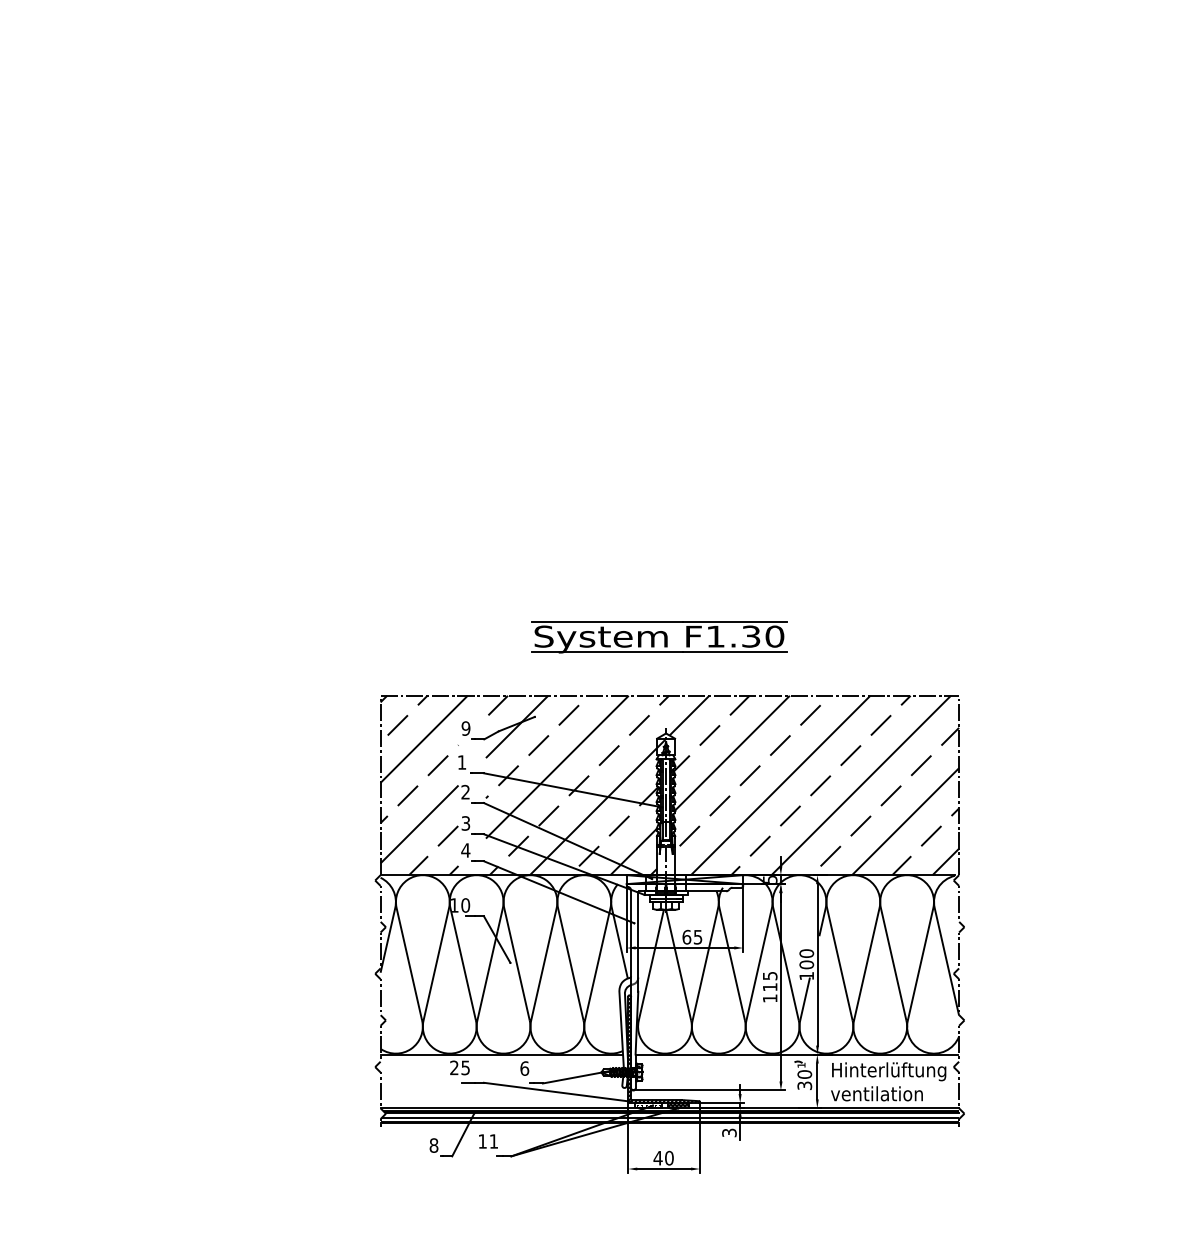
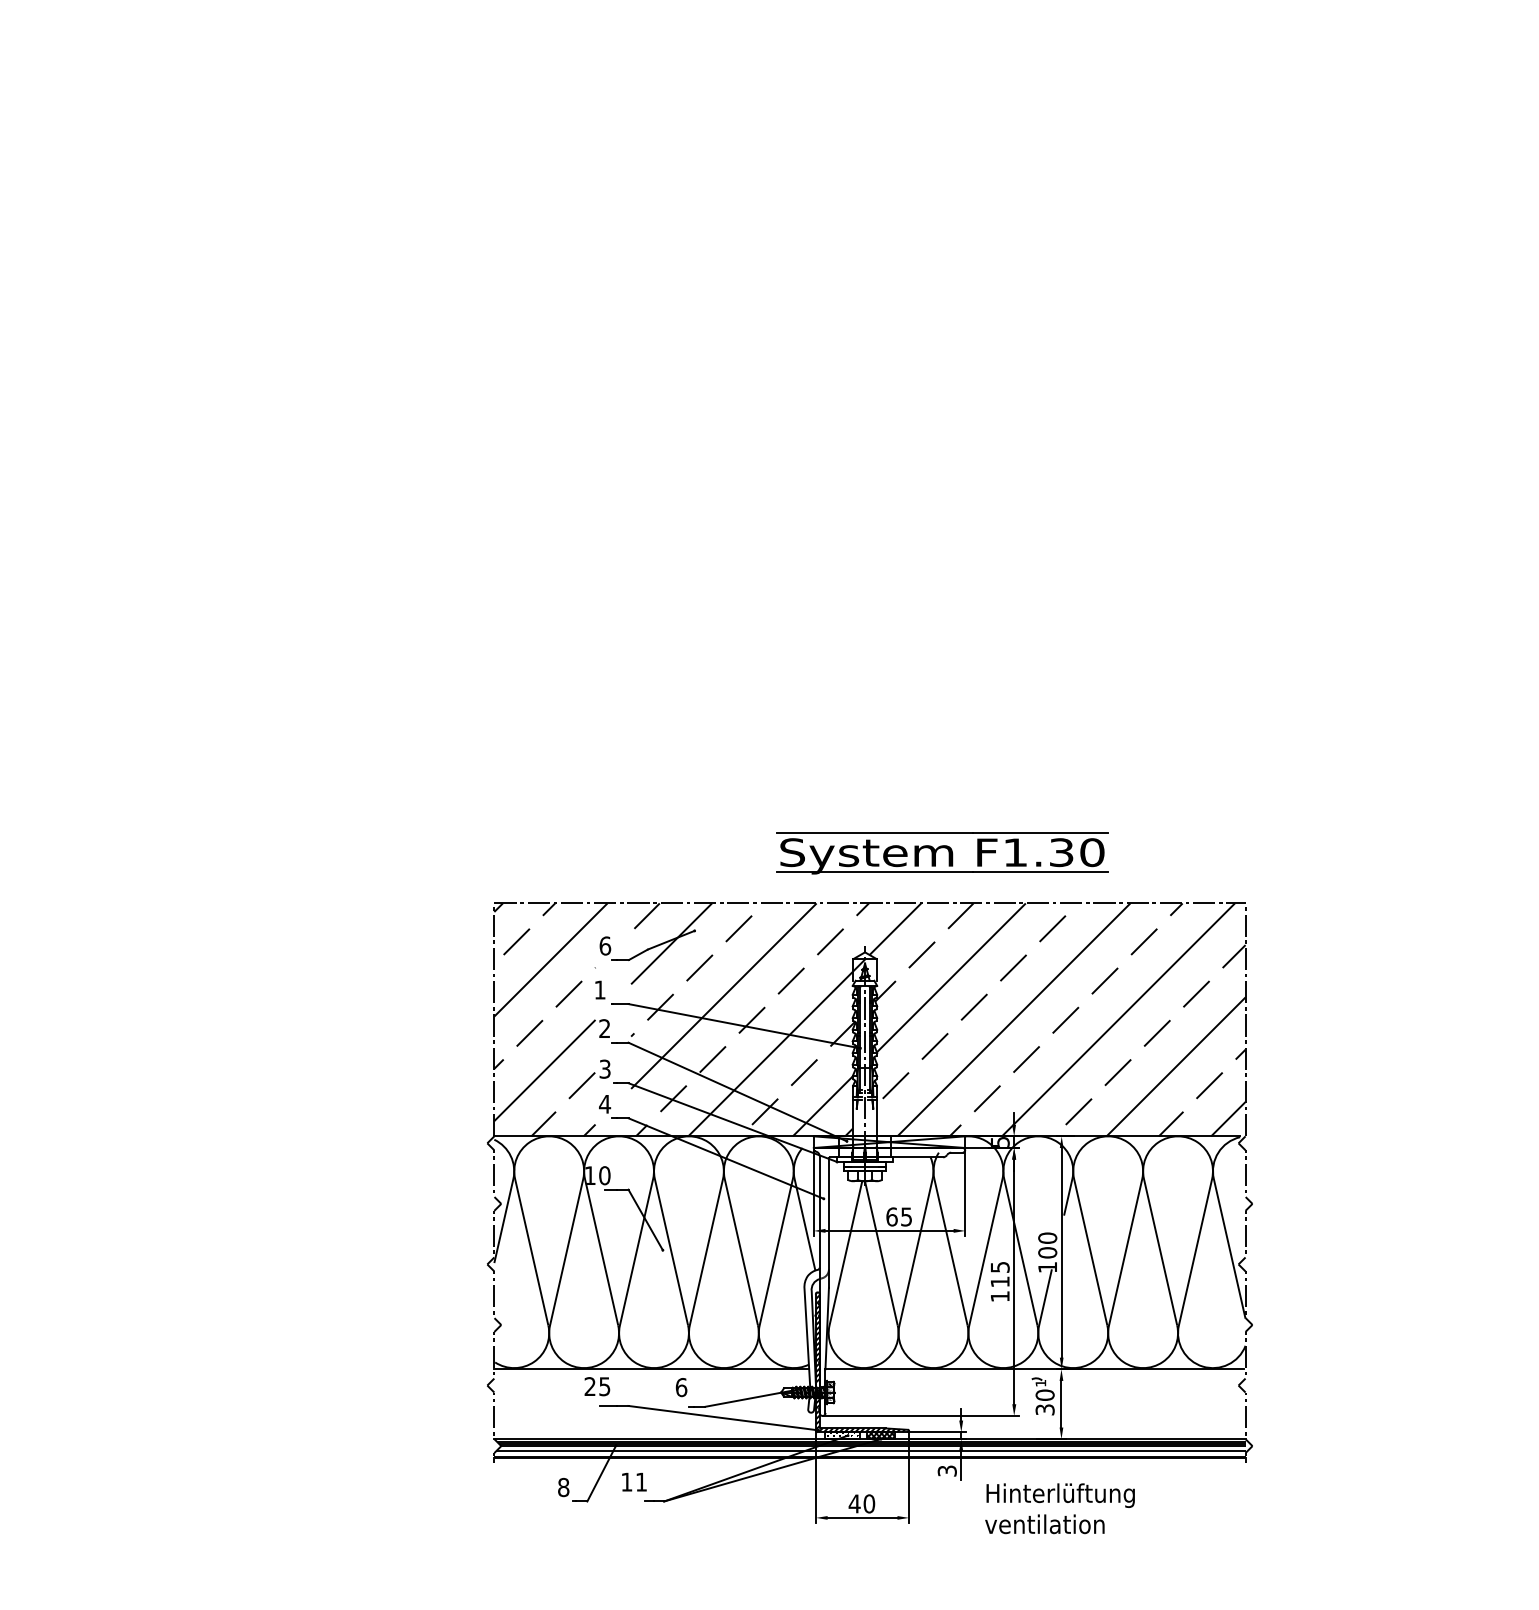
part: (659, 637) -> (942, 853), moved
text: (466, 728) -> (605, 945), 9 -> 6
text: (888, 1081) -> (1059, 1508), moved

